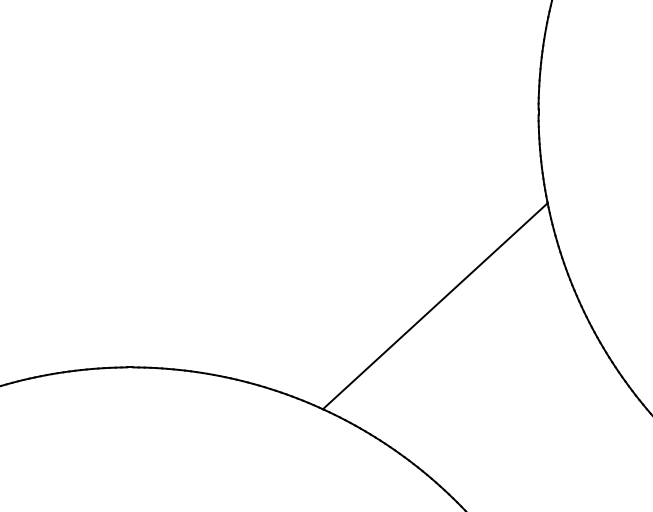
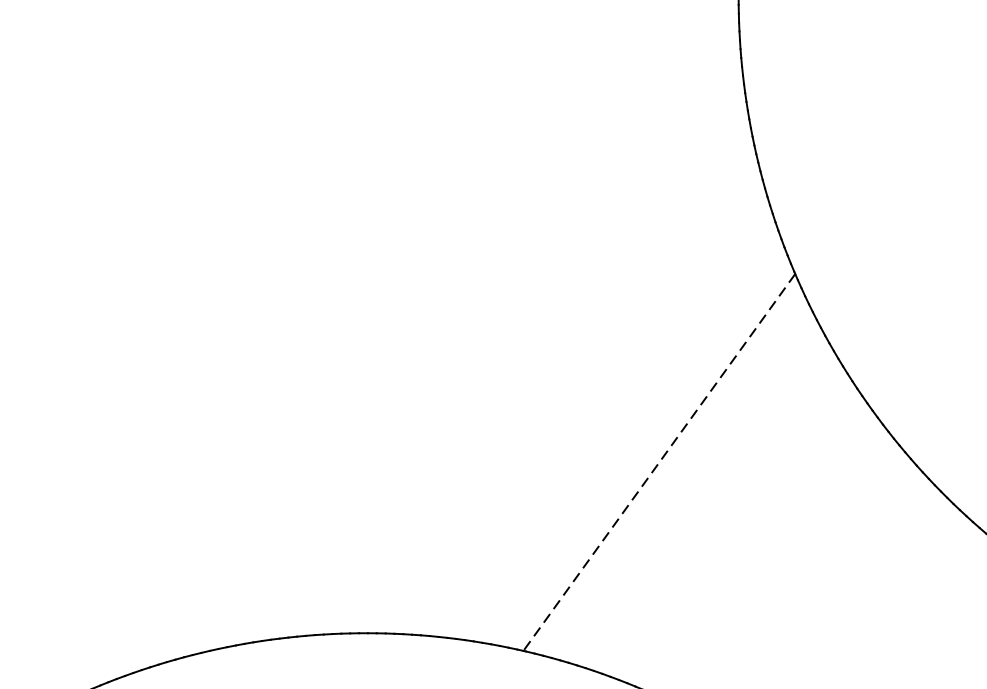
line: (434, 306) -> (658, 463), solid -> dashed

